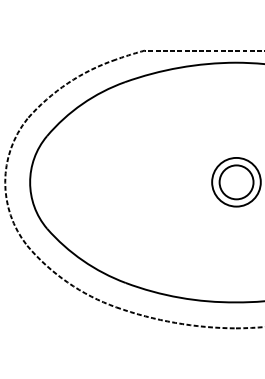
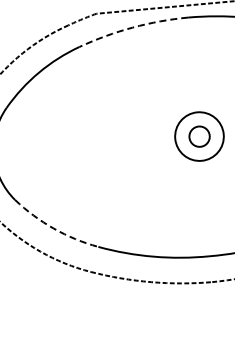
arc: (179, 67) -> (132, 27), solid -> dashed
circle: (236, 182) -> (199, 136), size x0.6
arc: (83, 260) -> (54, 228), solid -> dashed

